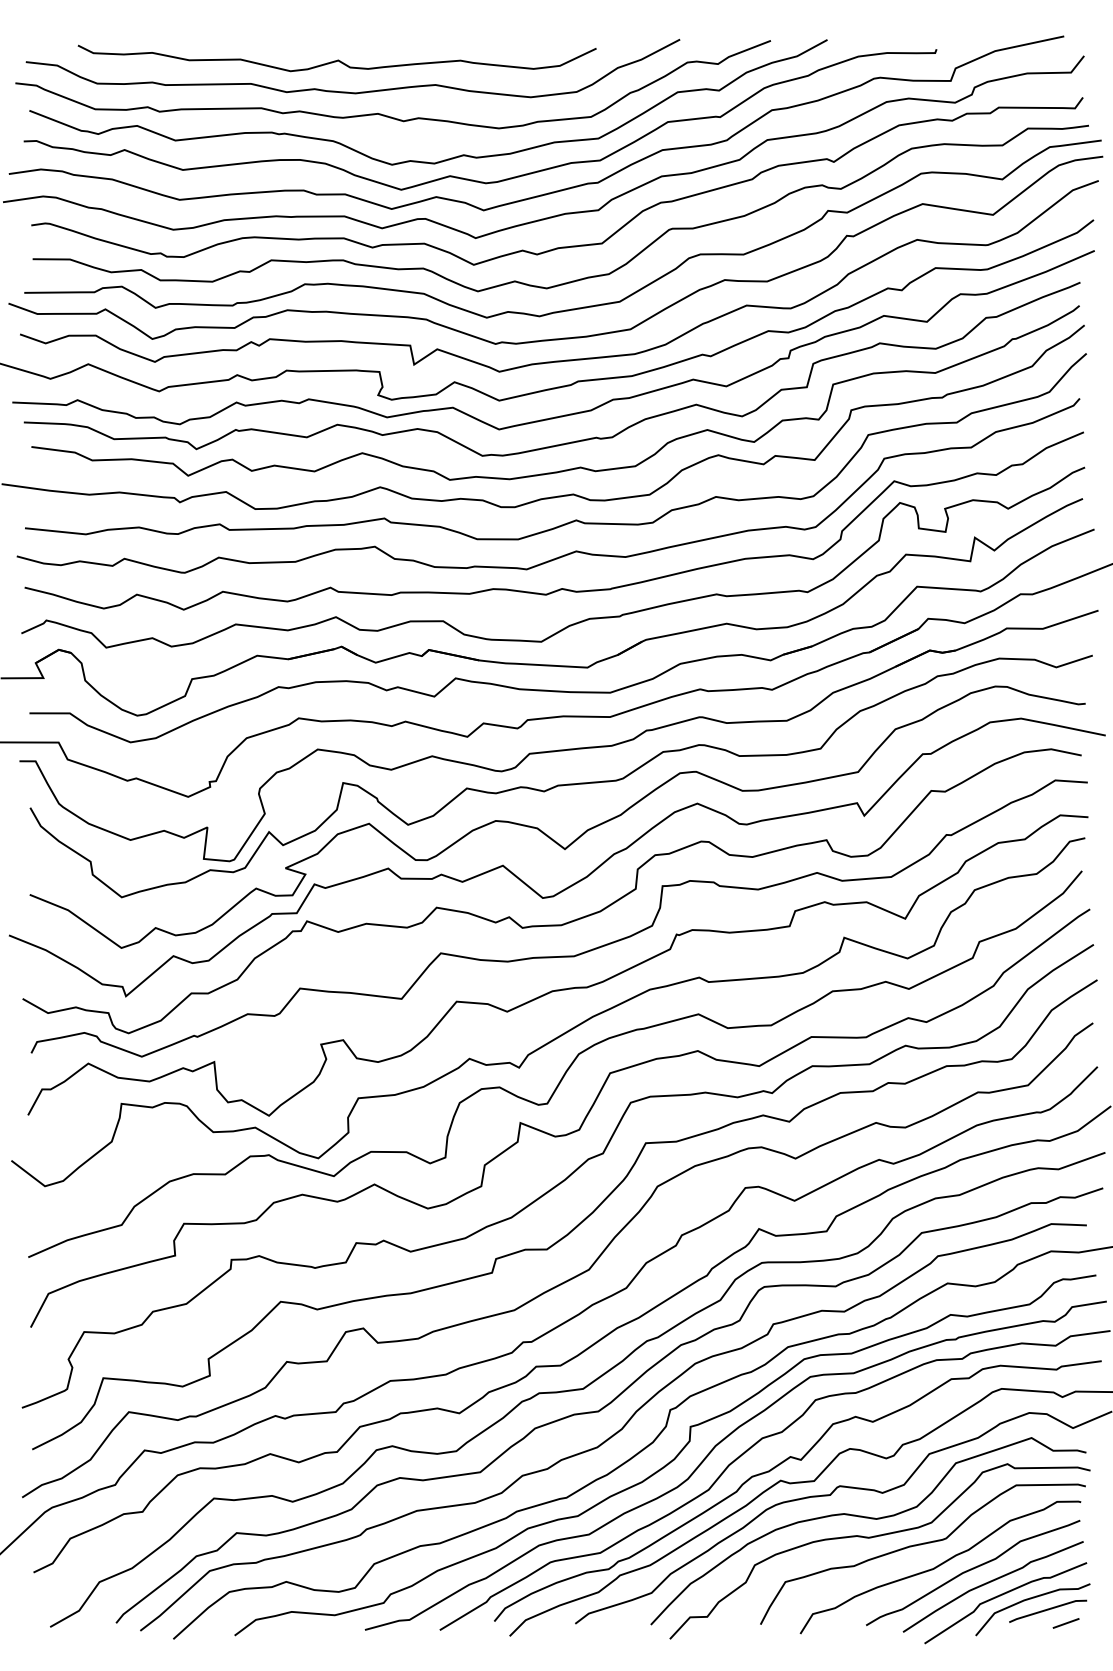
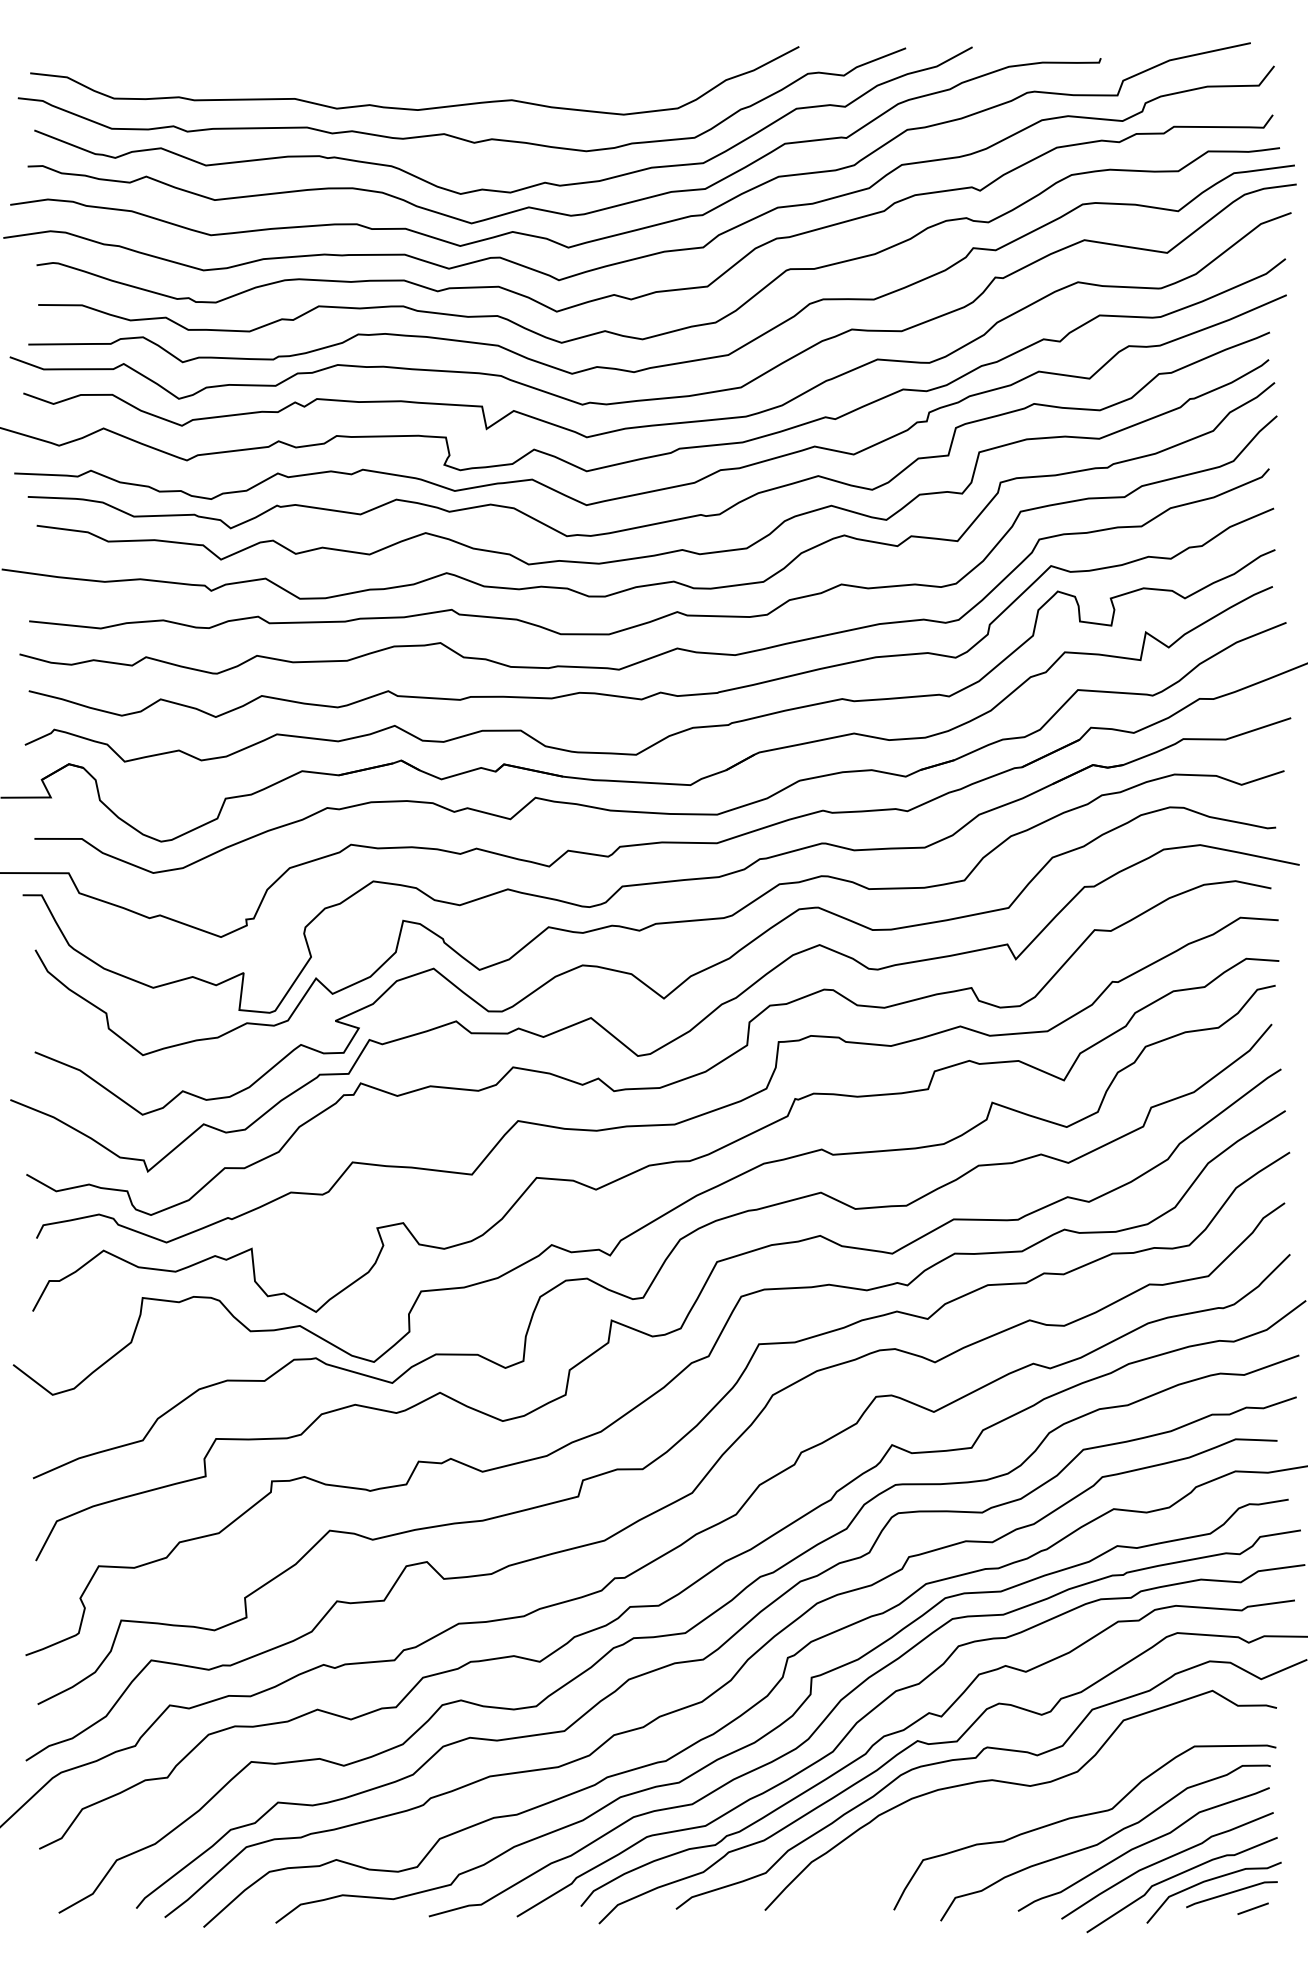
curve: (337, 59) -> (396, 70), removed
curve: (876, 1537) -> (1030, 1807), removed

